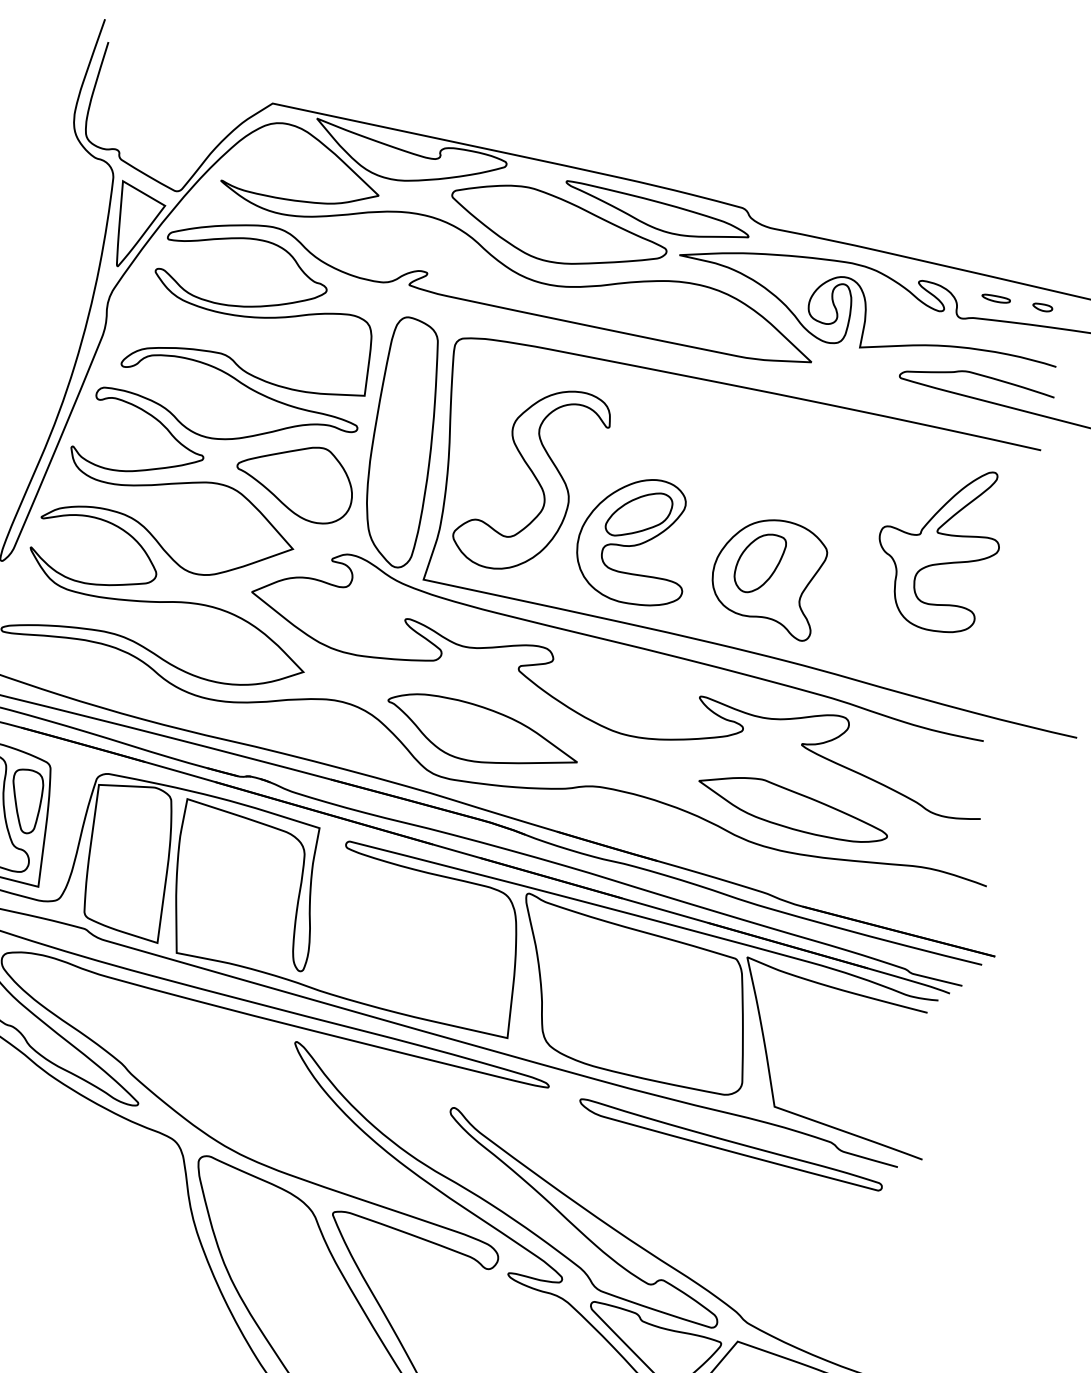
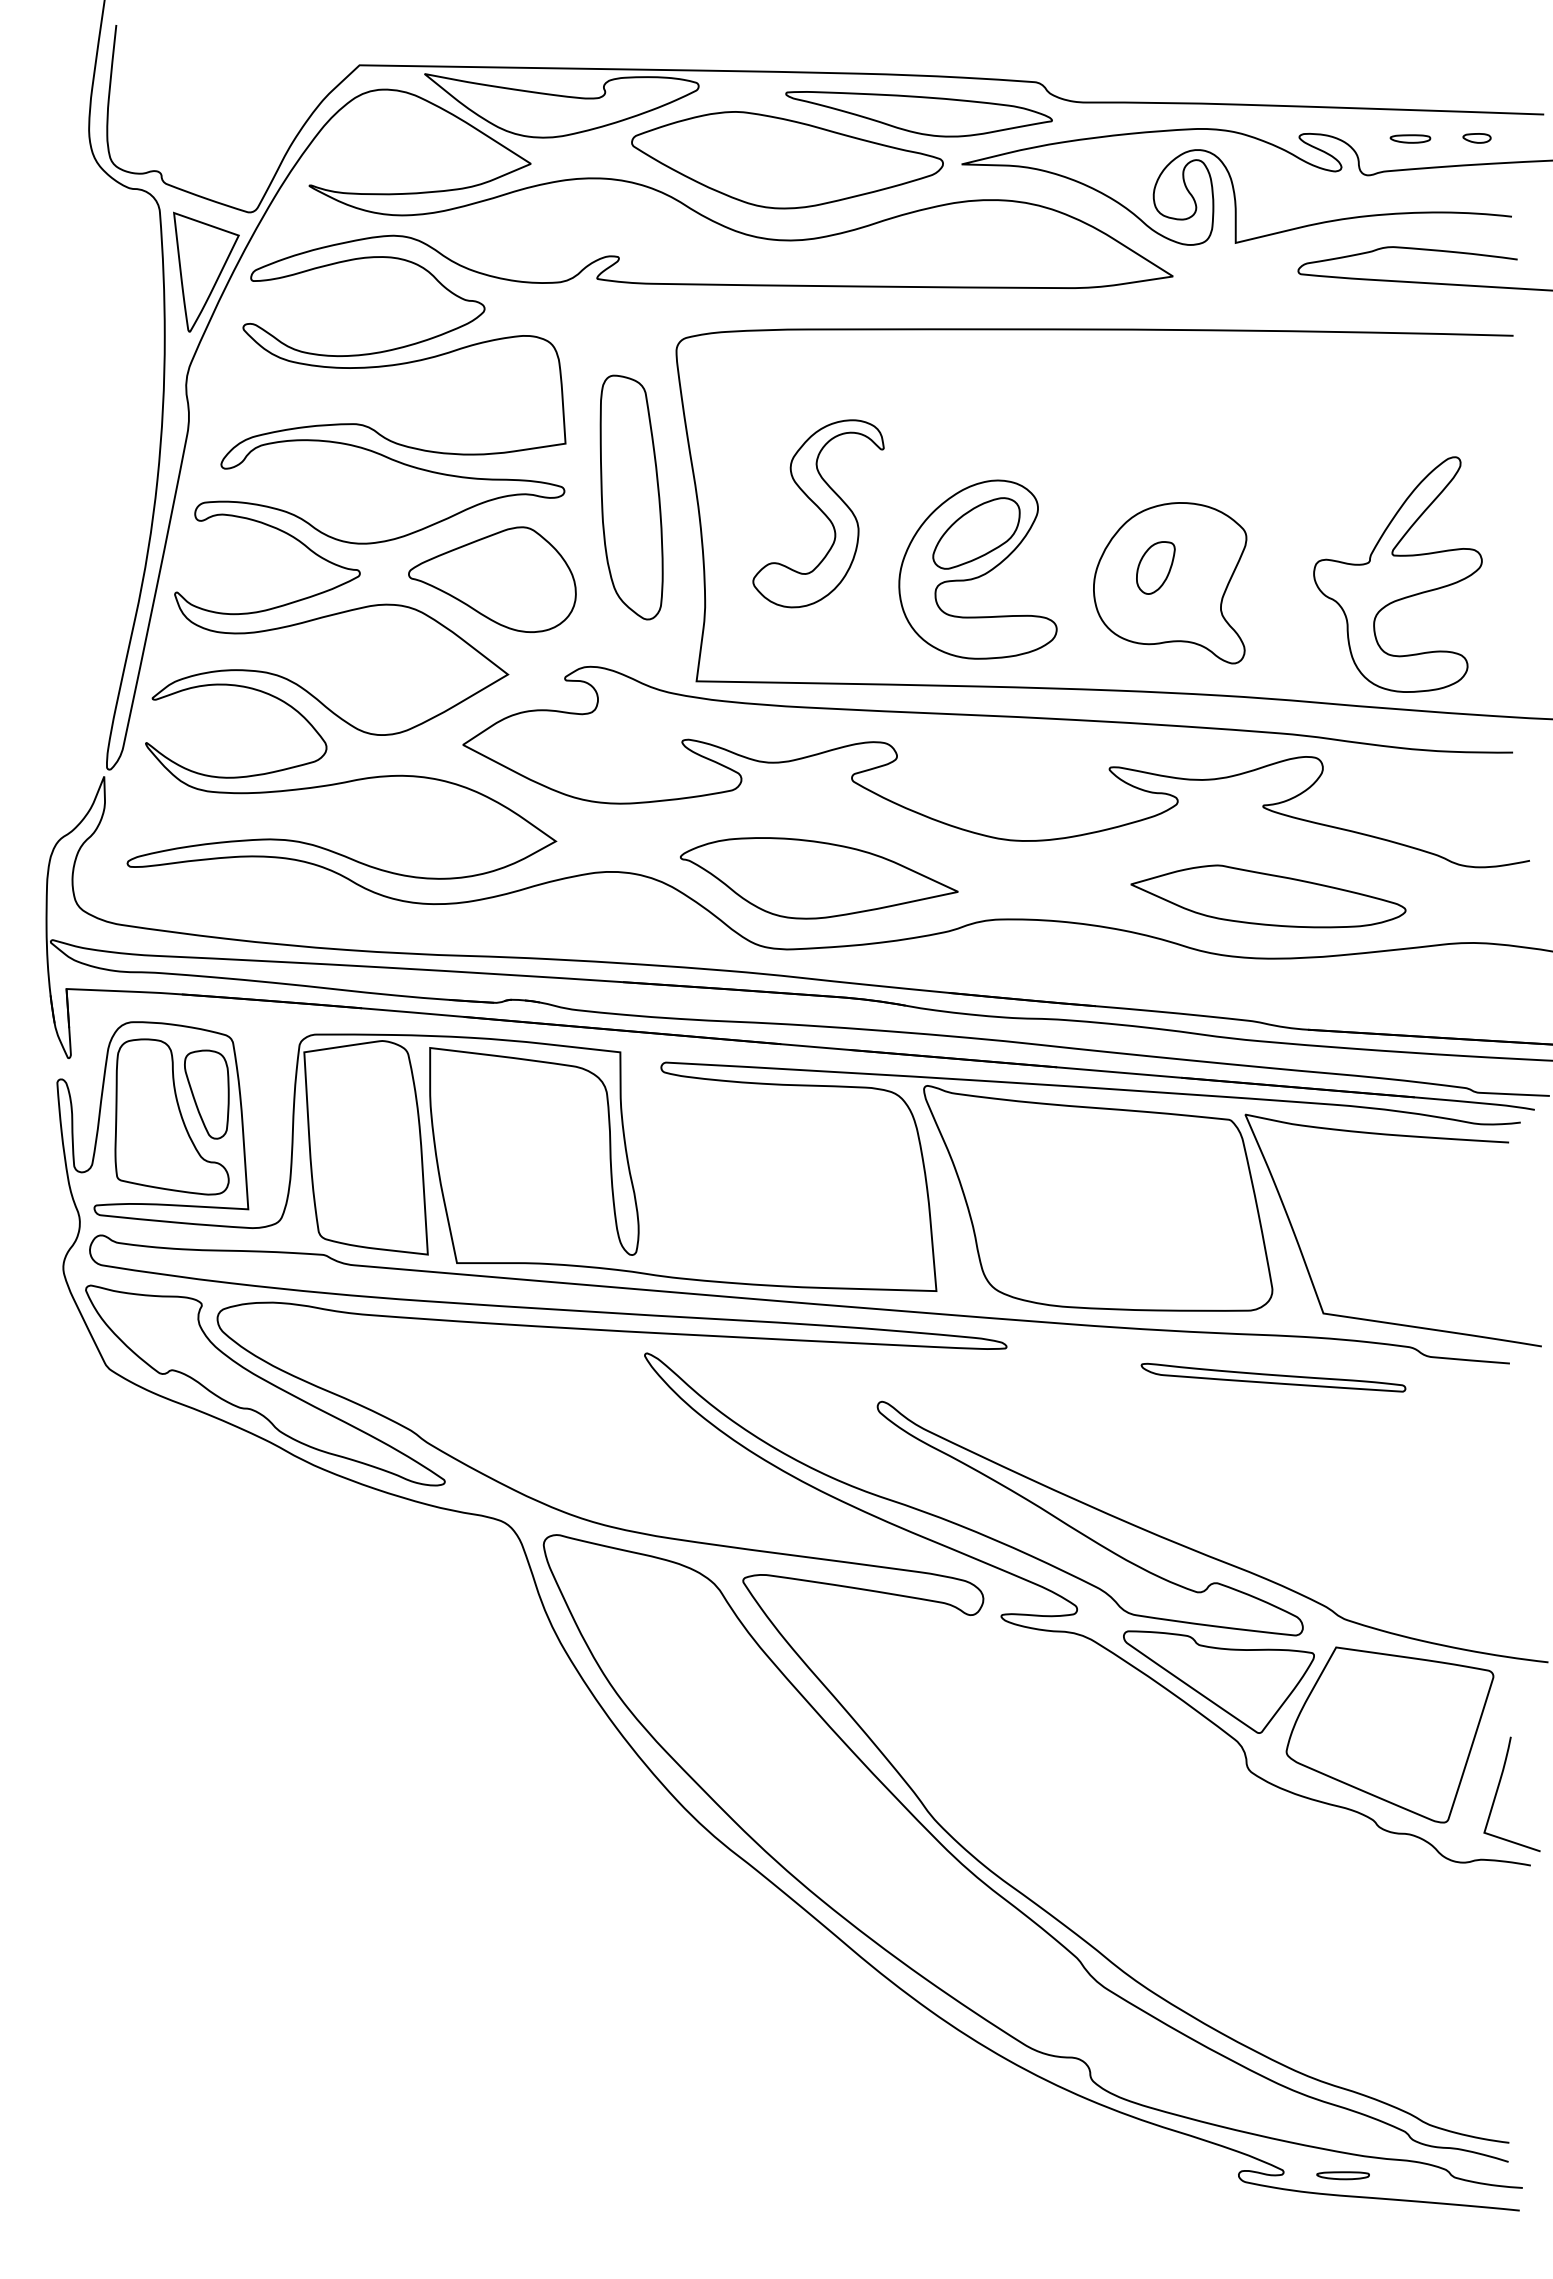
part: (403, 442) -> (631, 497), size x0.7
part: (531, 479) -> (818, 513), size x0.7
part: (938, 546) -> (1397, 574), moved
part: (759, 563) -> (1155, 567), size x0.6
part: (730, 1144) -> (1273, 1377), size x0.6

